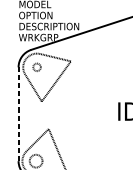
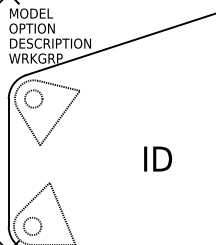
circle: (36, 66) -> (33, 98), size x1.67
line: (18, 114) -> (8, 162), dashed -> solid

